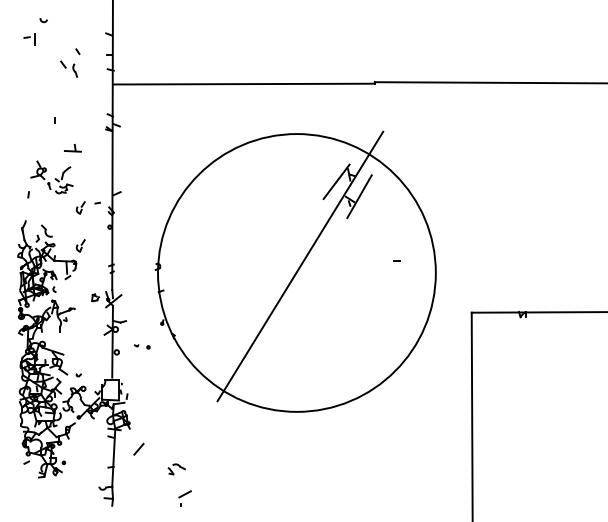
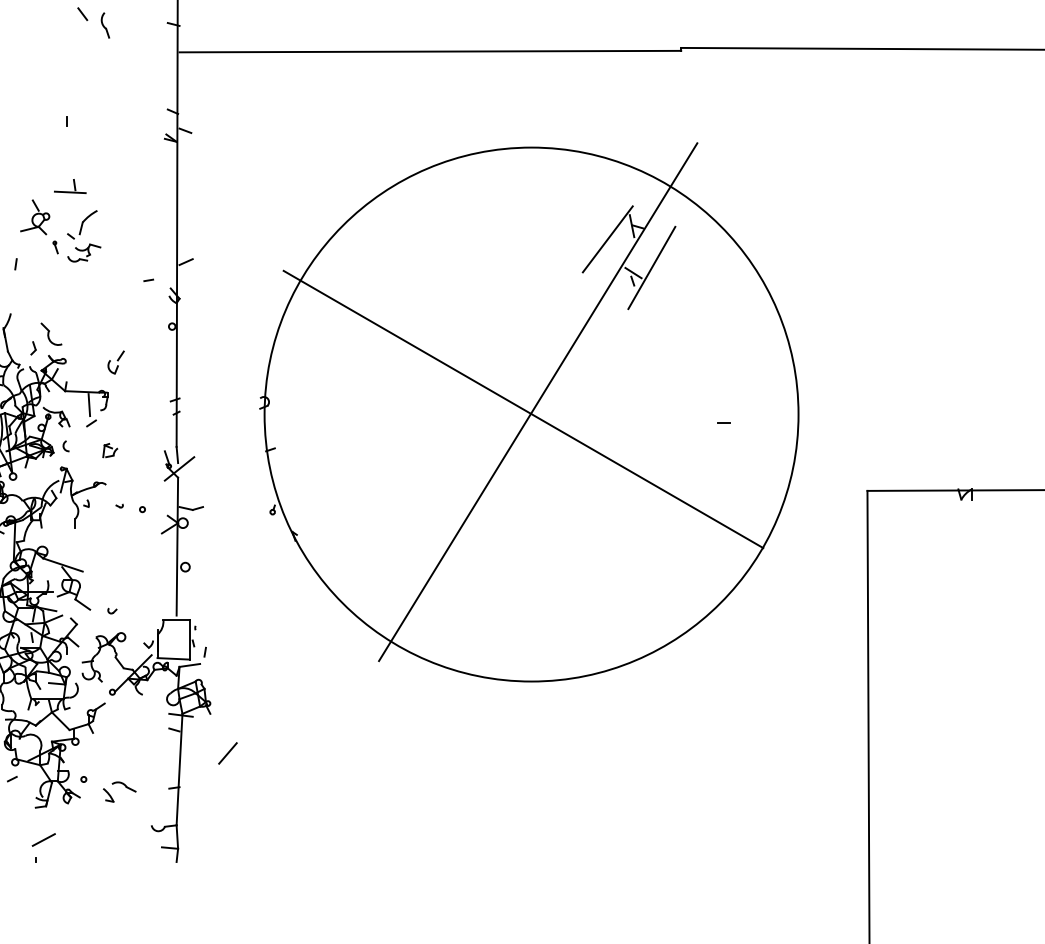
part: (72, 148) -> (69, 186), moved
part: (80, 207) -> (115, 288), removed
line: (396, 260) -> (722, 423), moved
line: (292, 270) -> (523, 409), added
part: (95, 297) -> (109, 450), moved
part: (141, 346) -> (129, 507), moved
part: (176, 469) -> (119, 792), moved
part: (184, 498) -> (42, 847), moved

